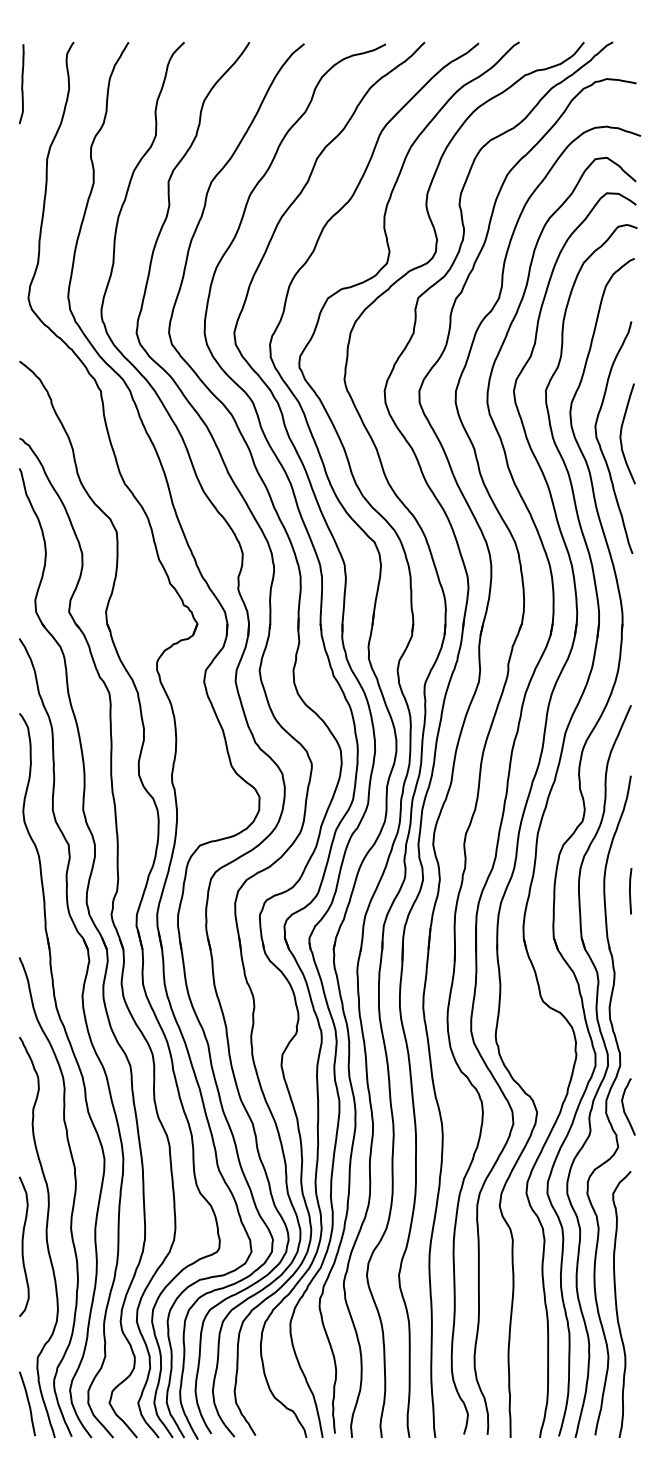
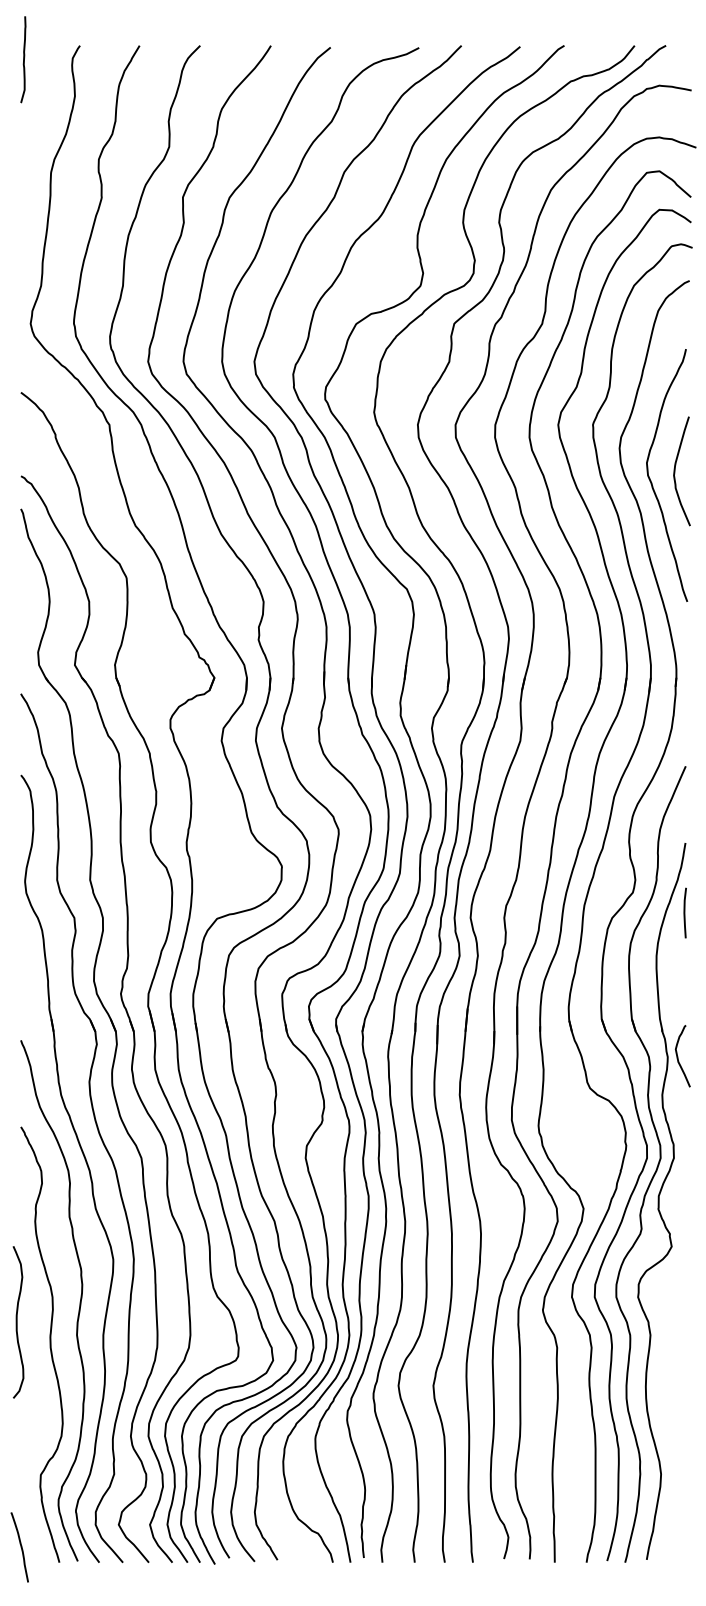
curve: (21, 84) -> (23, 60), moved
line: (630, 891) -> (685, 913), moved
curve: (624, 1106) -> (678, 1055), moved
curve: (23, 1246) -> (17, 1321), moved
curve: (617, 1304) -> (670, 1417), removed
curve: (27, 1402) -> (19, 1545), moved

